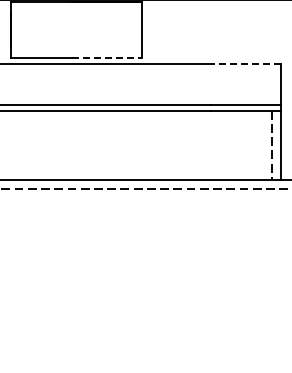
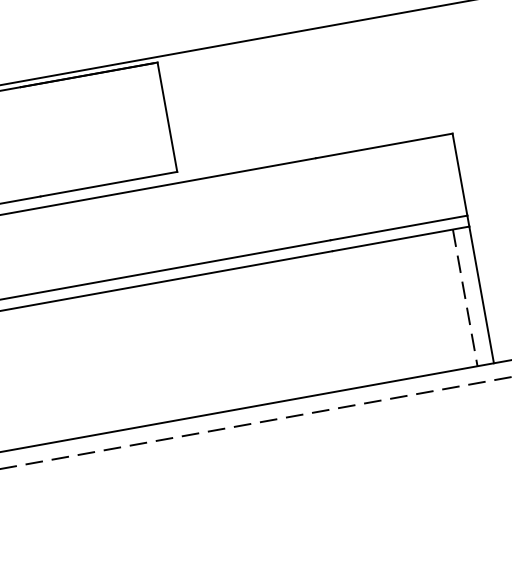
line: (106, 57) -> (107, 183), dashed -> solid
line: (245, 63) -> (383, 145), dashed -> solid

